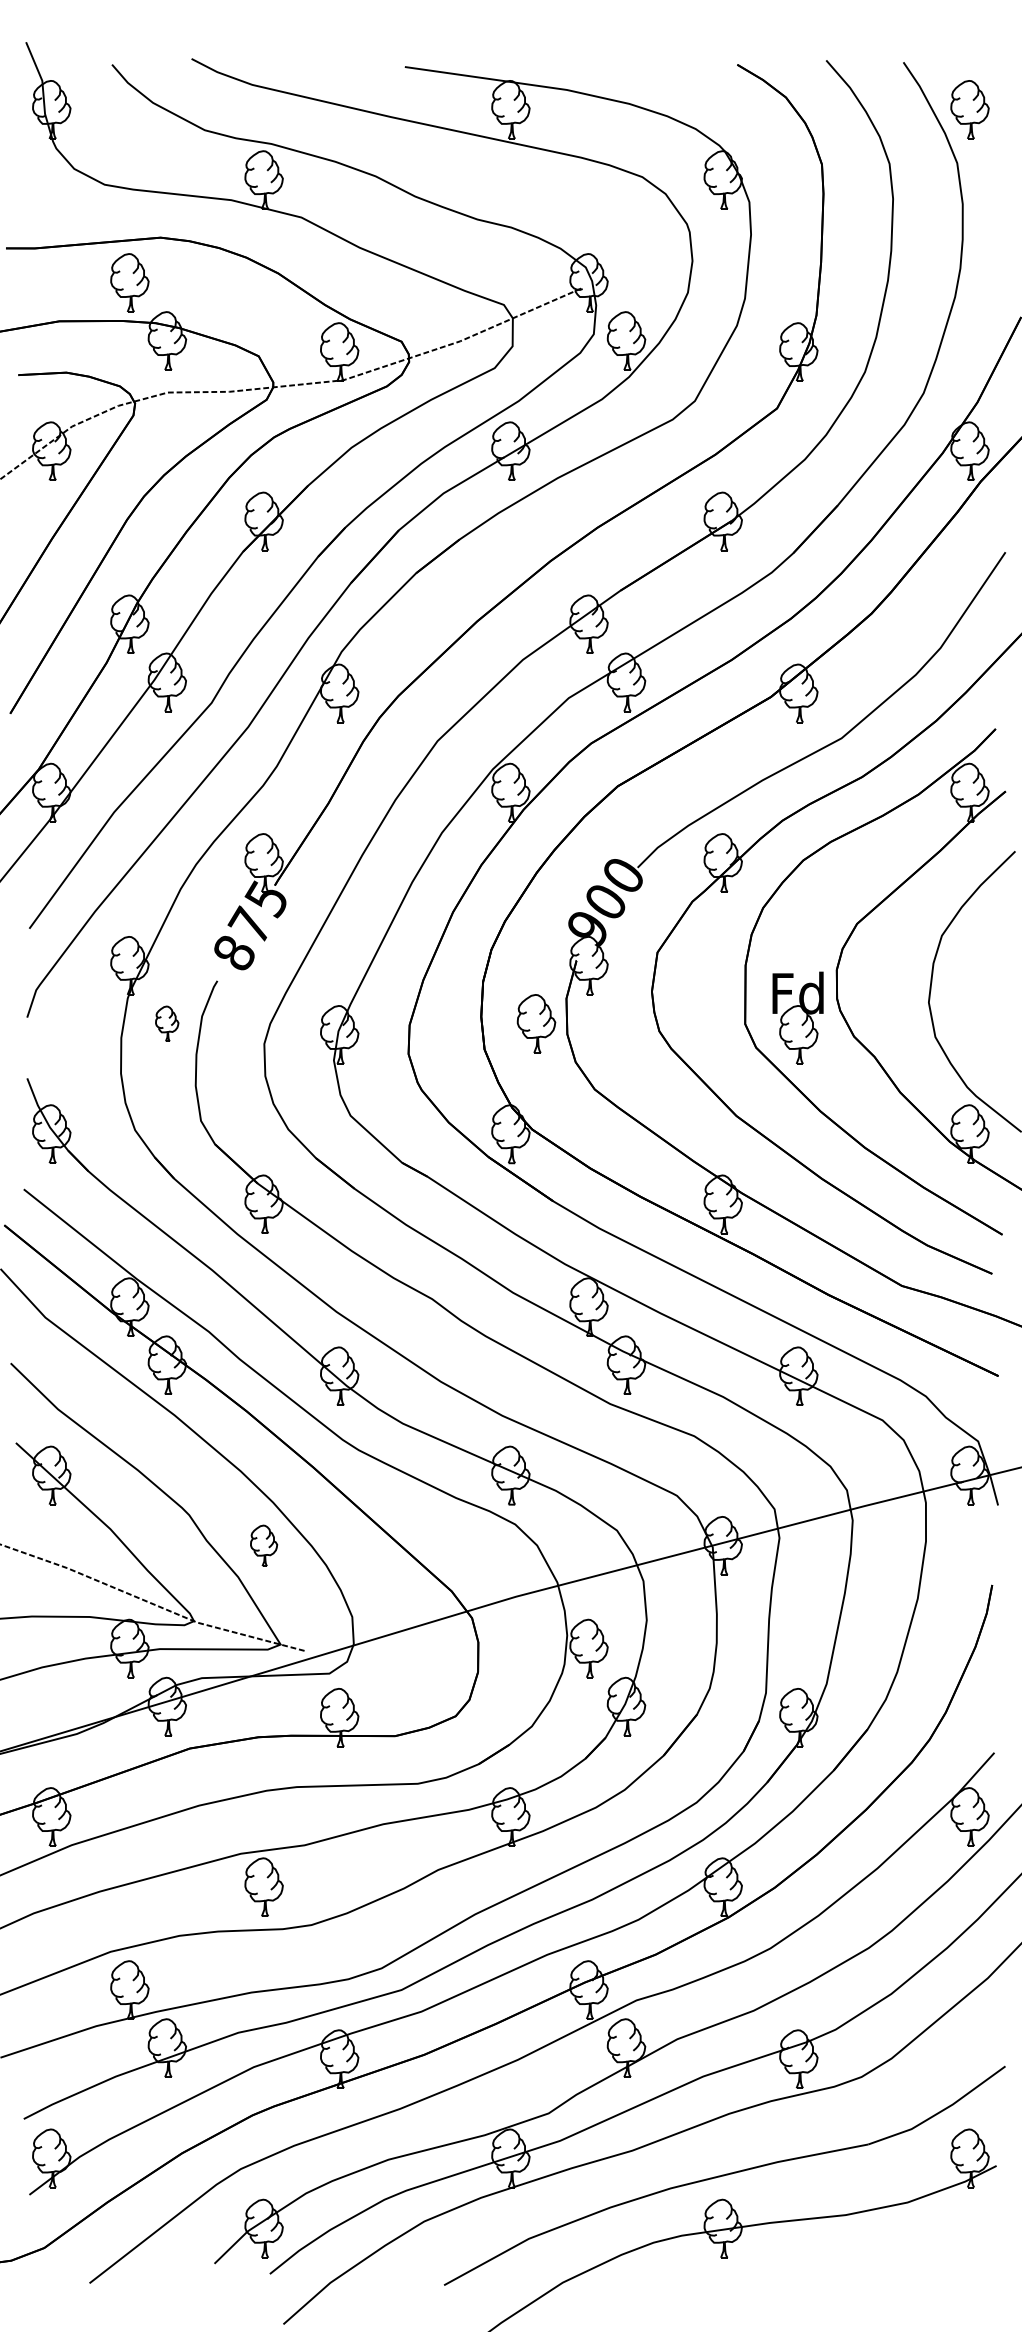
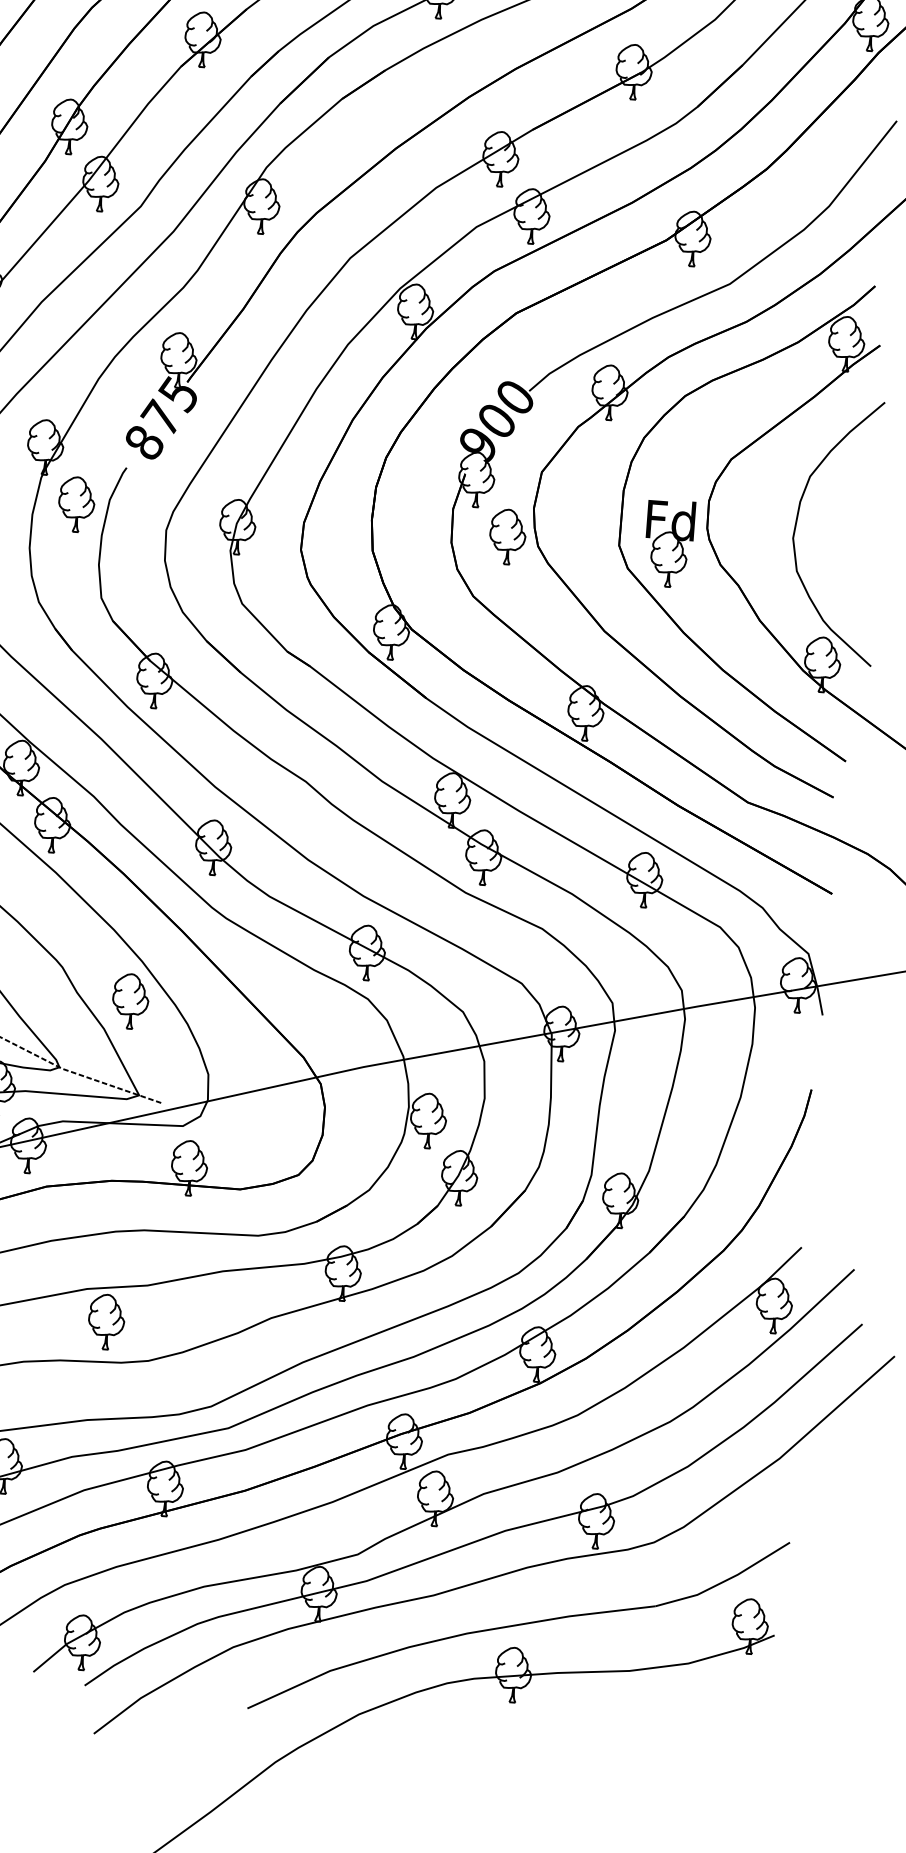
part: (166, 1023) -> (75, 504), size x1.67
part: (536, 1023) -> (507, 536), moved
part: (263, 1545) -> (130, 1001), size x1.43

